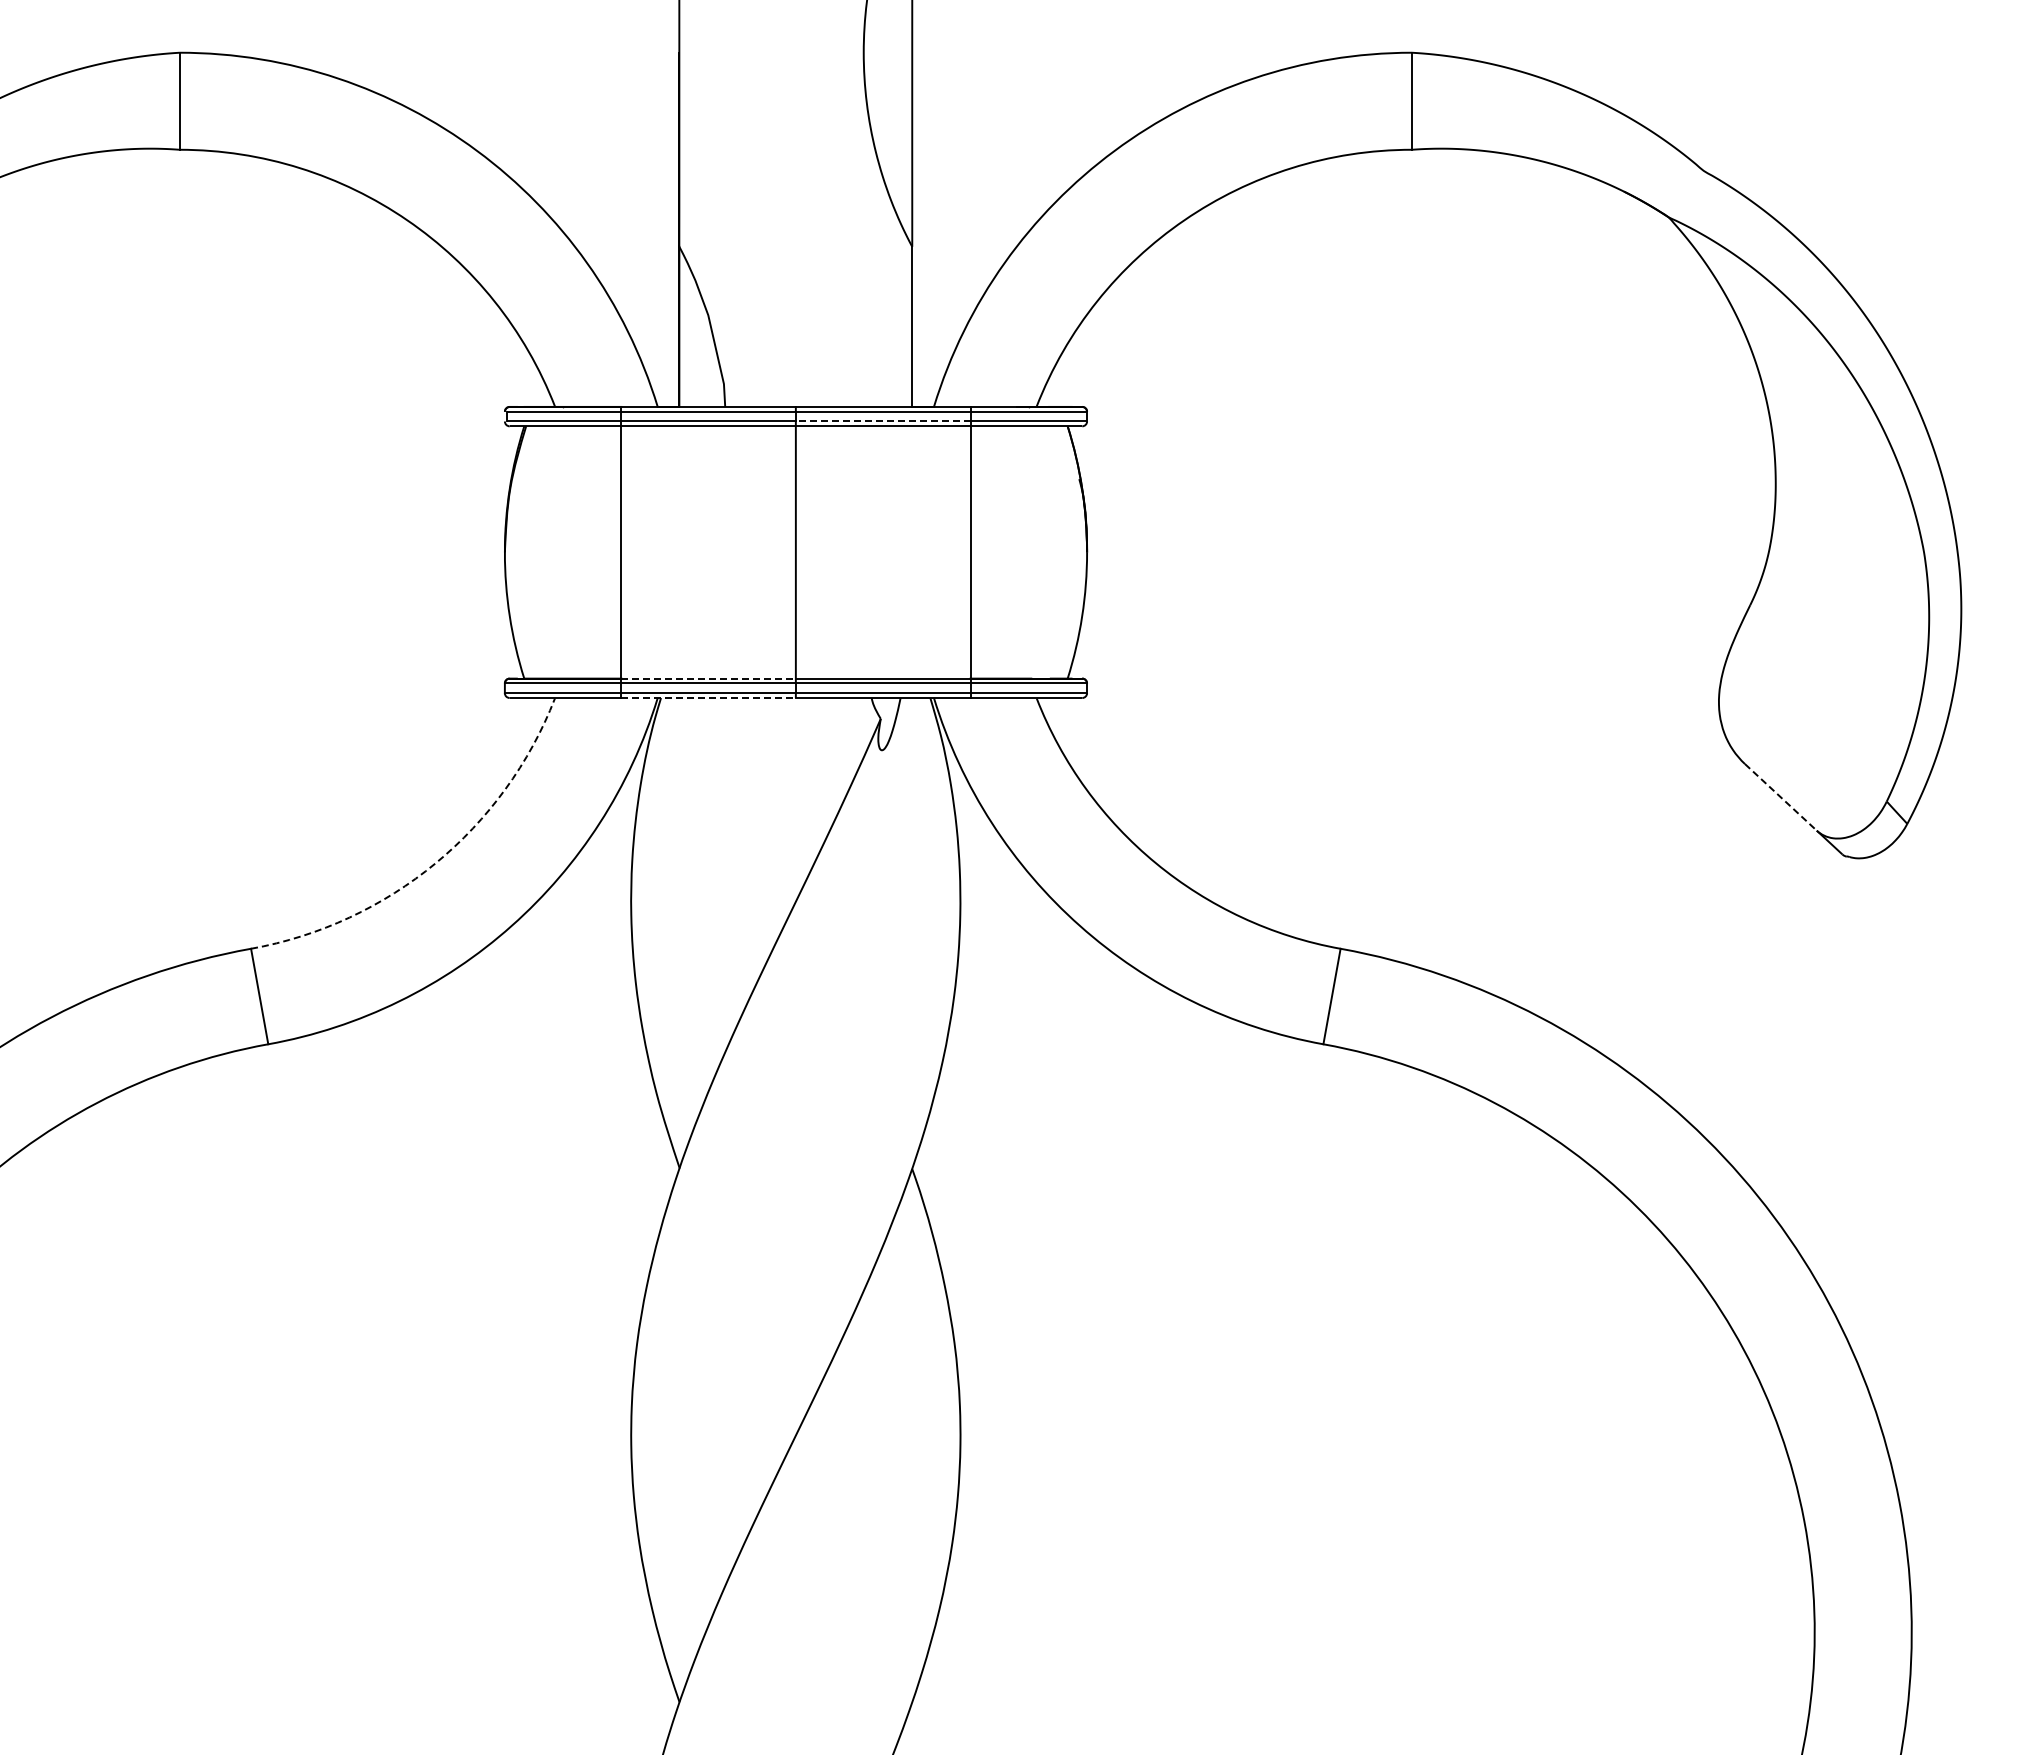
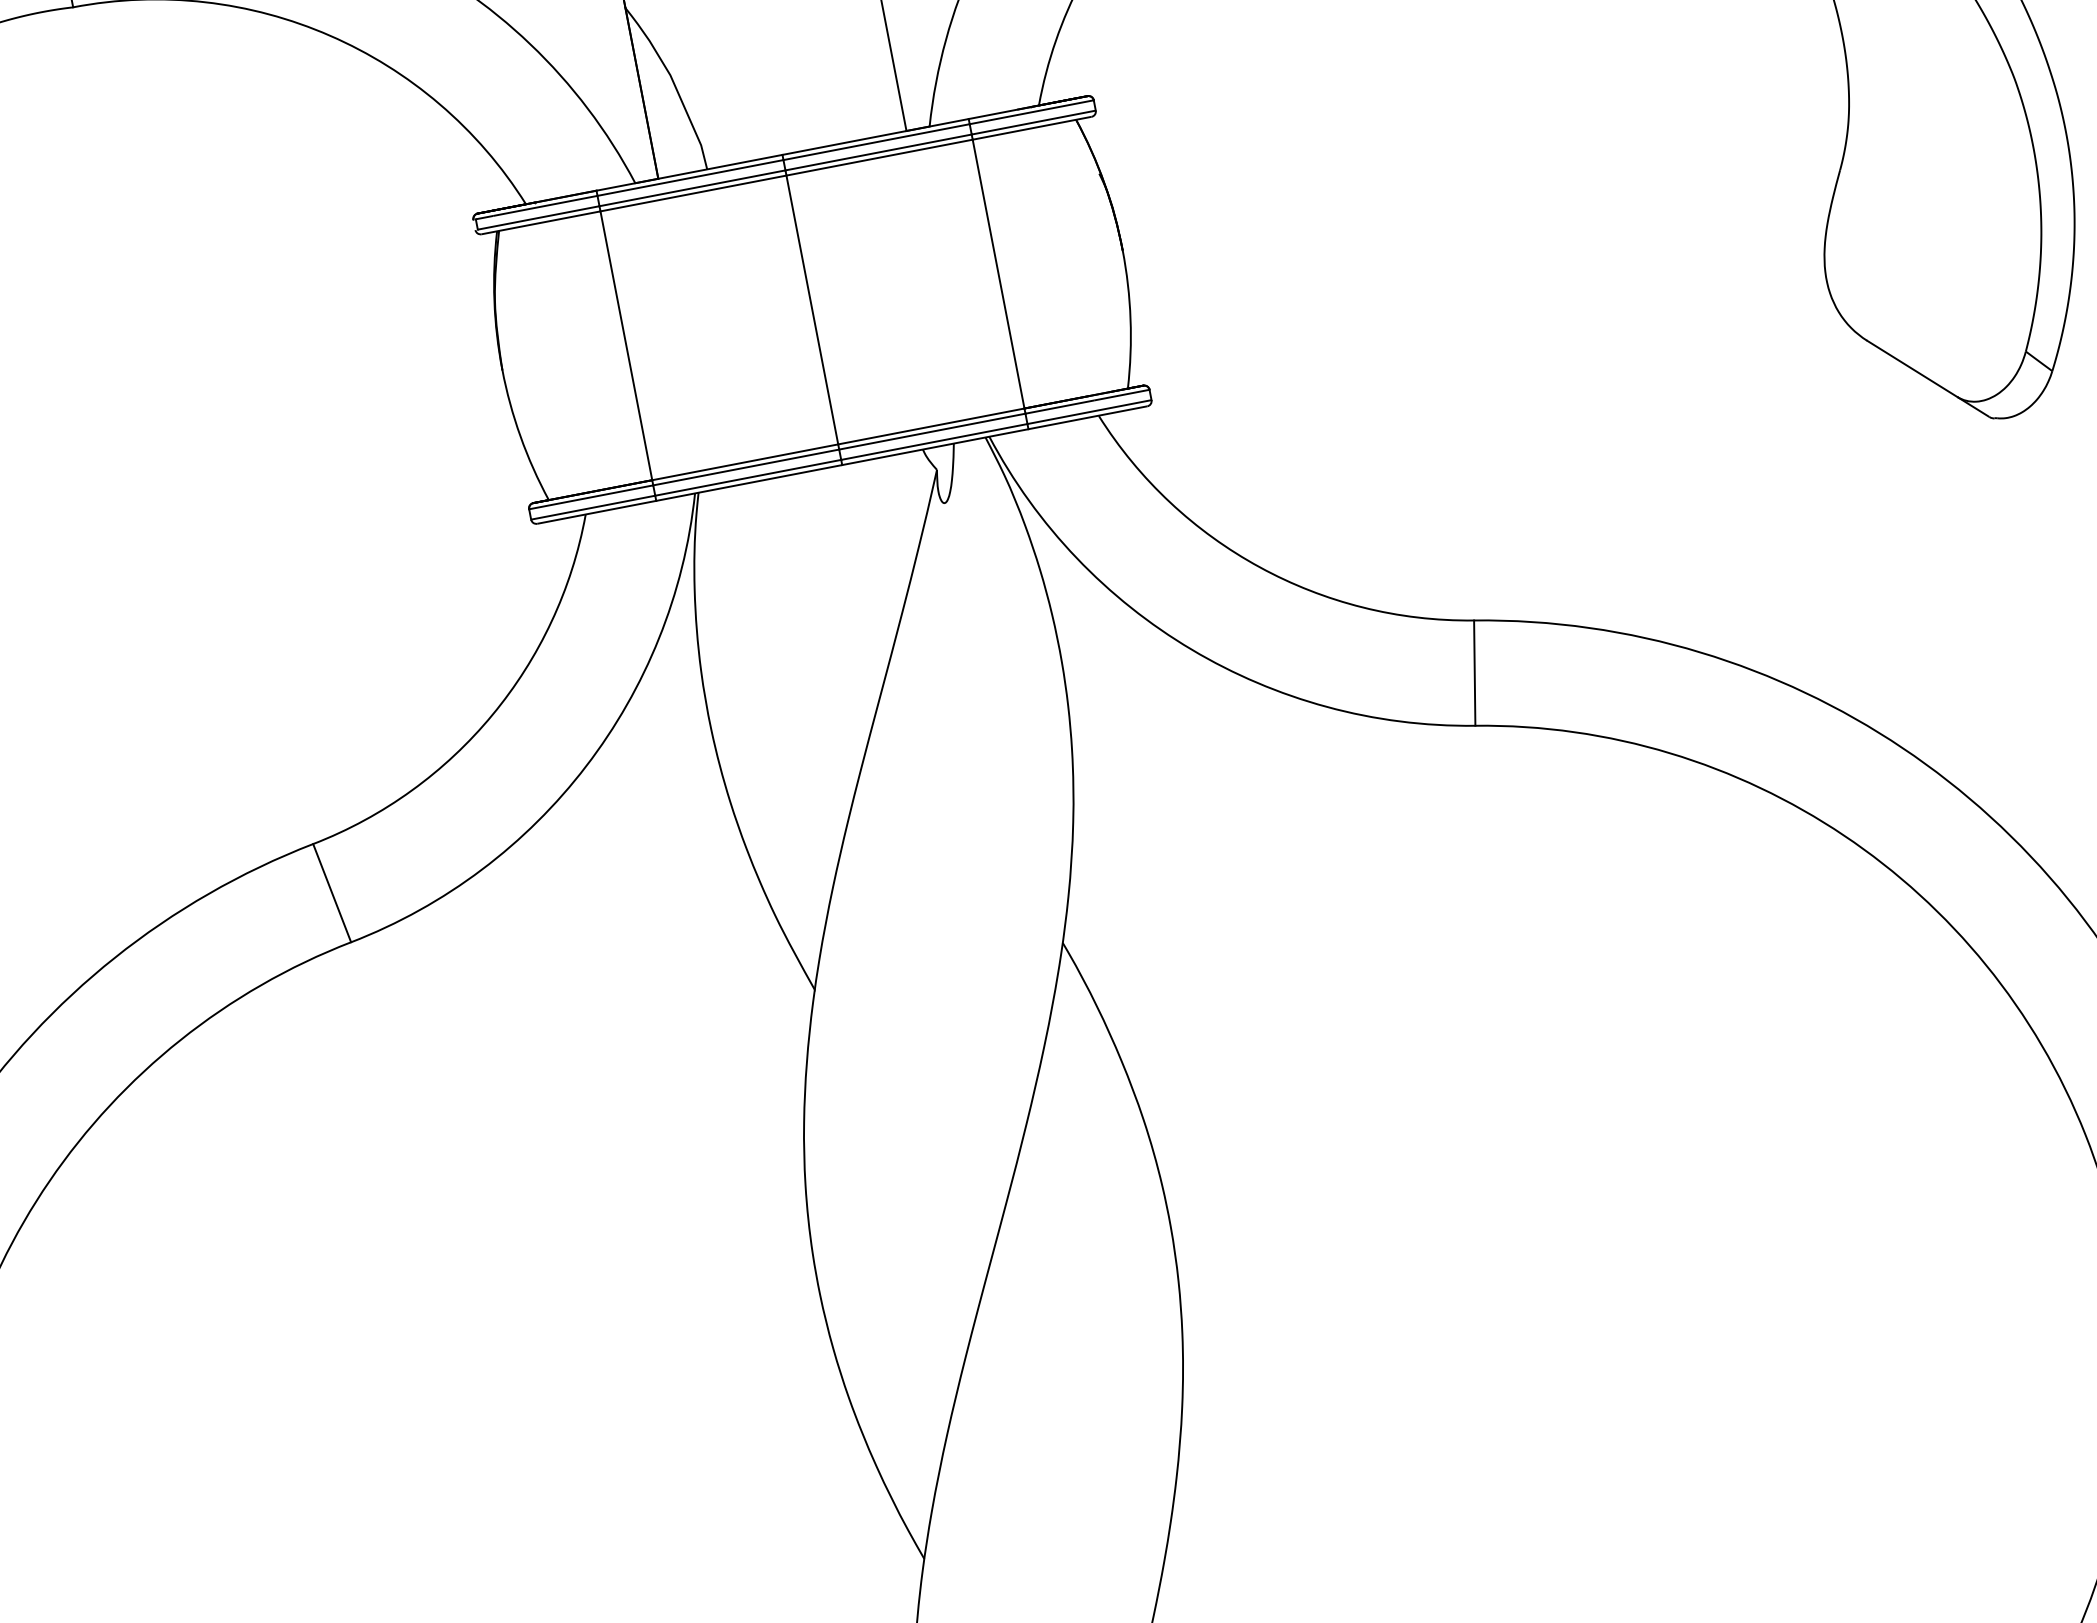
line: (882, 421) -> (877, 152), dashed -> solid
line: (709, 678) -> (746, 462), dashed -> solid
line: (709, 698) -> (750, 483), dashed -> solid
line: (1780, 797) -> (1911, 369), dashed -> solid
arc: (435, 863) -> (492, 715), dashed -> solid

